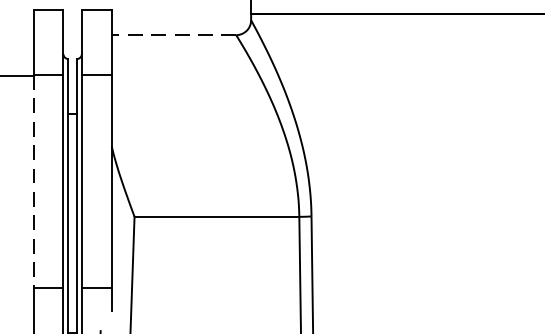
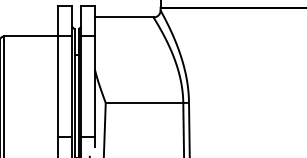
line: (172, 35) -> (123, 17), dashed -> solid
line: (34, 181) -> (58, 86), dashed -> solid

